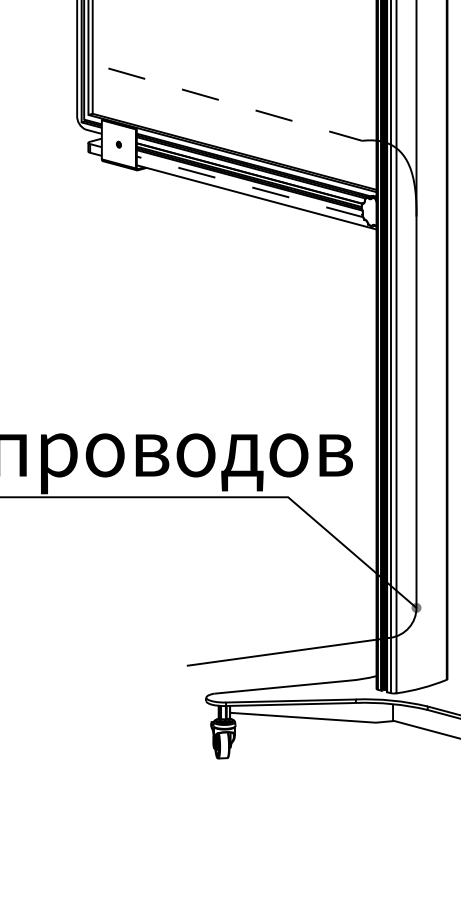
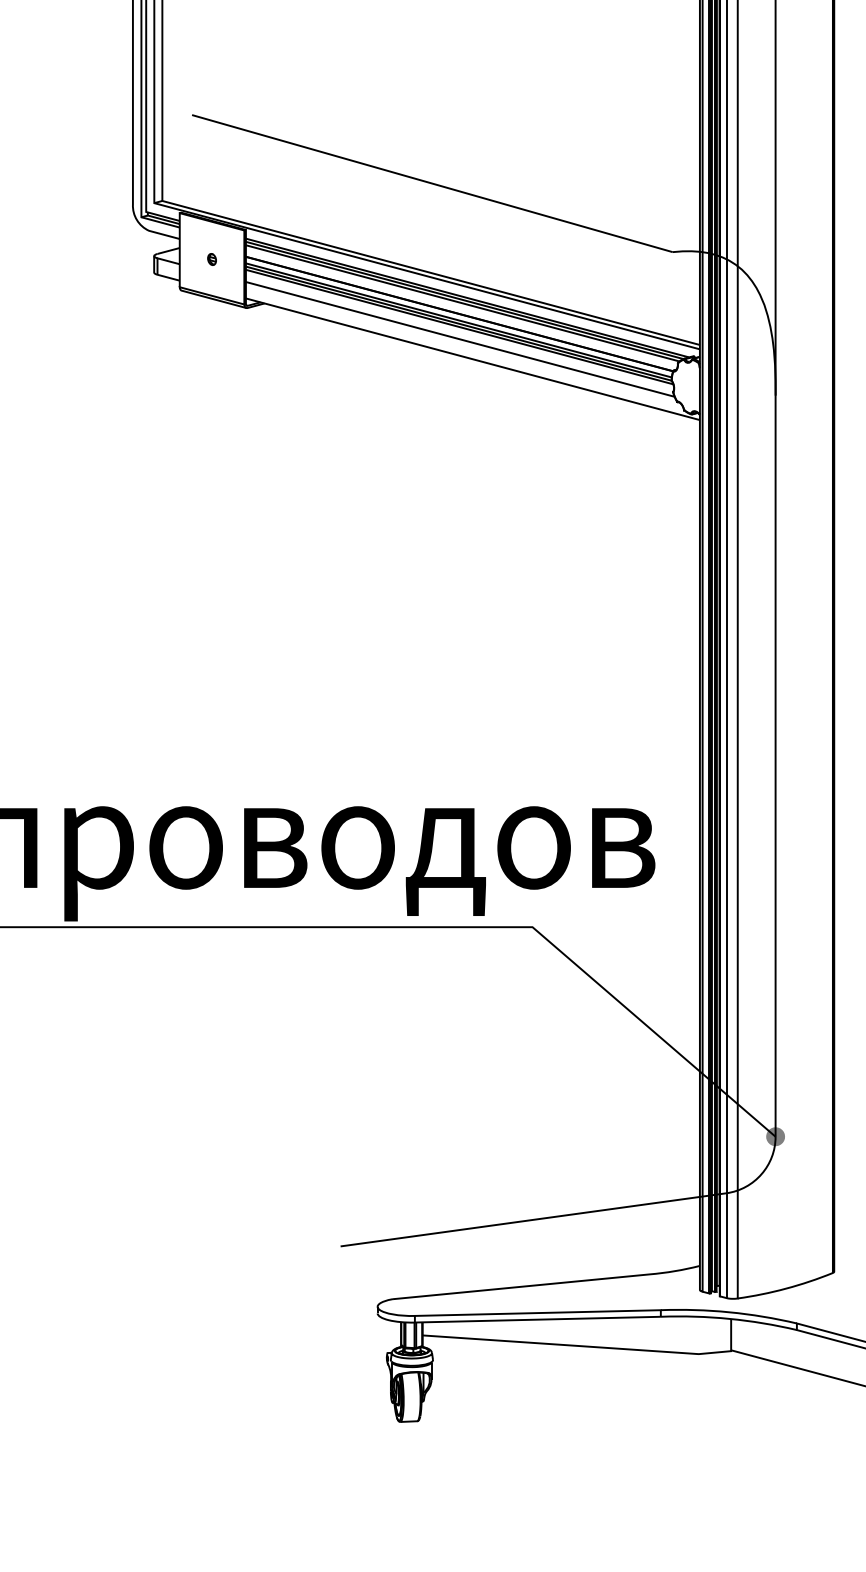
line: (235, 104) -> (432, 183), dashed -> solid
line: (249, 186) -> (459, 338), dashed -> solid

